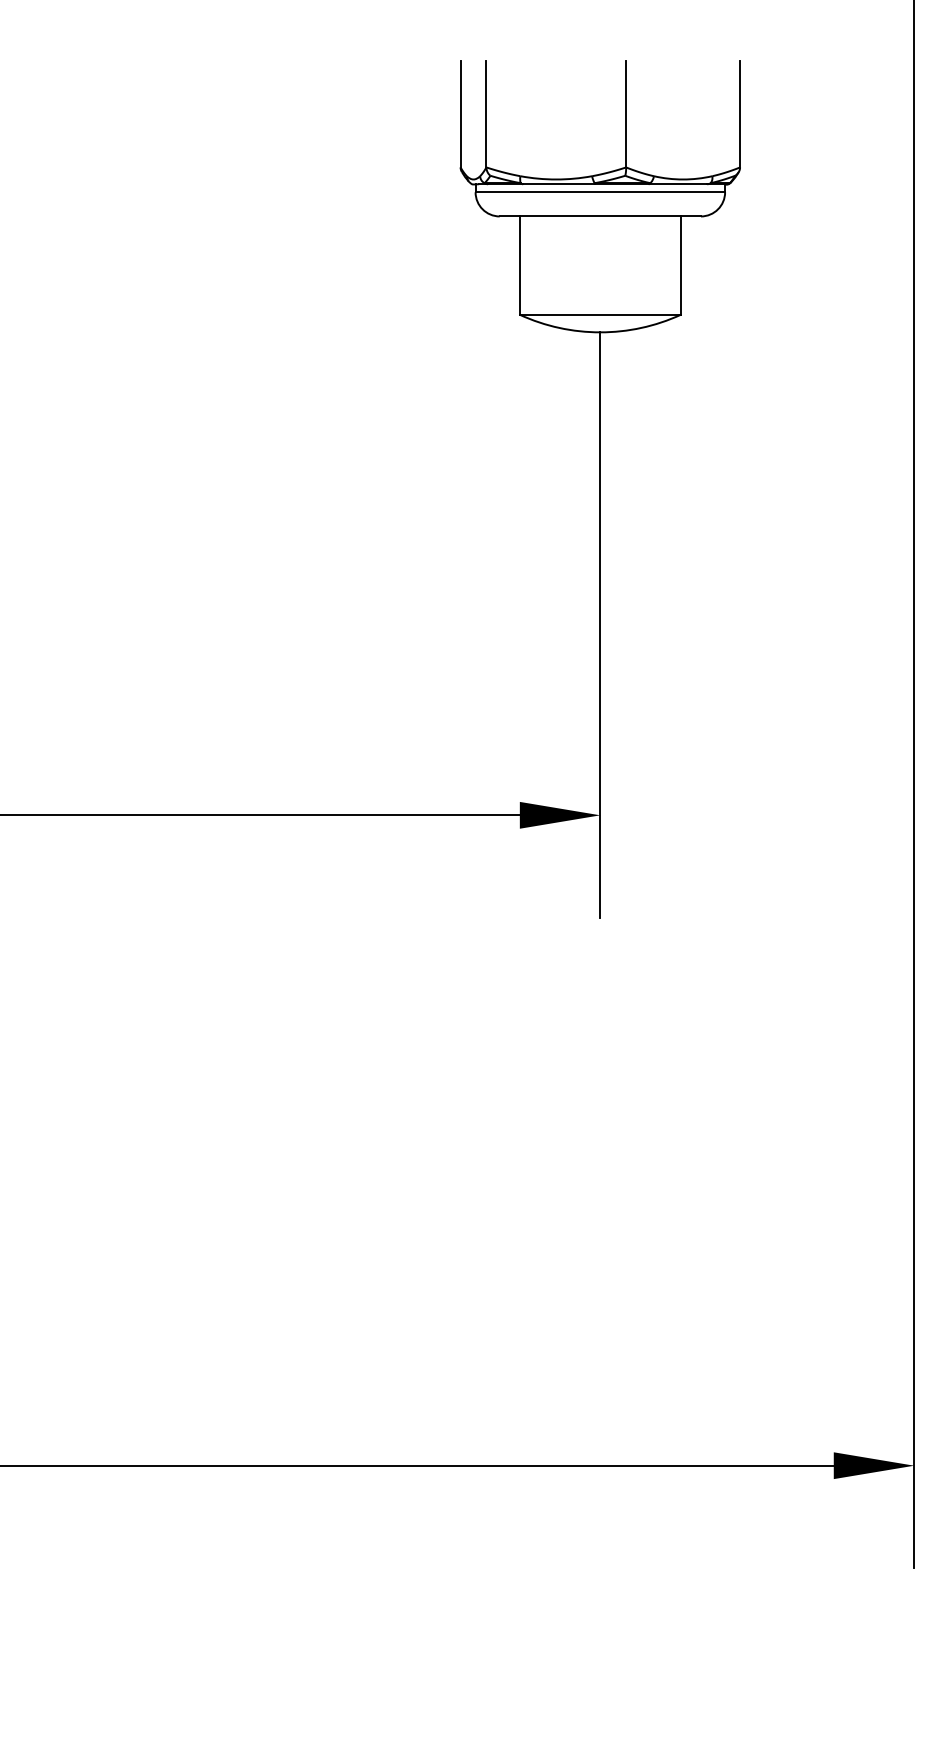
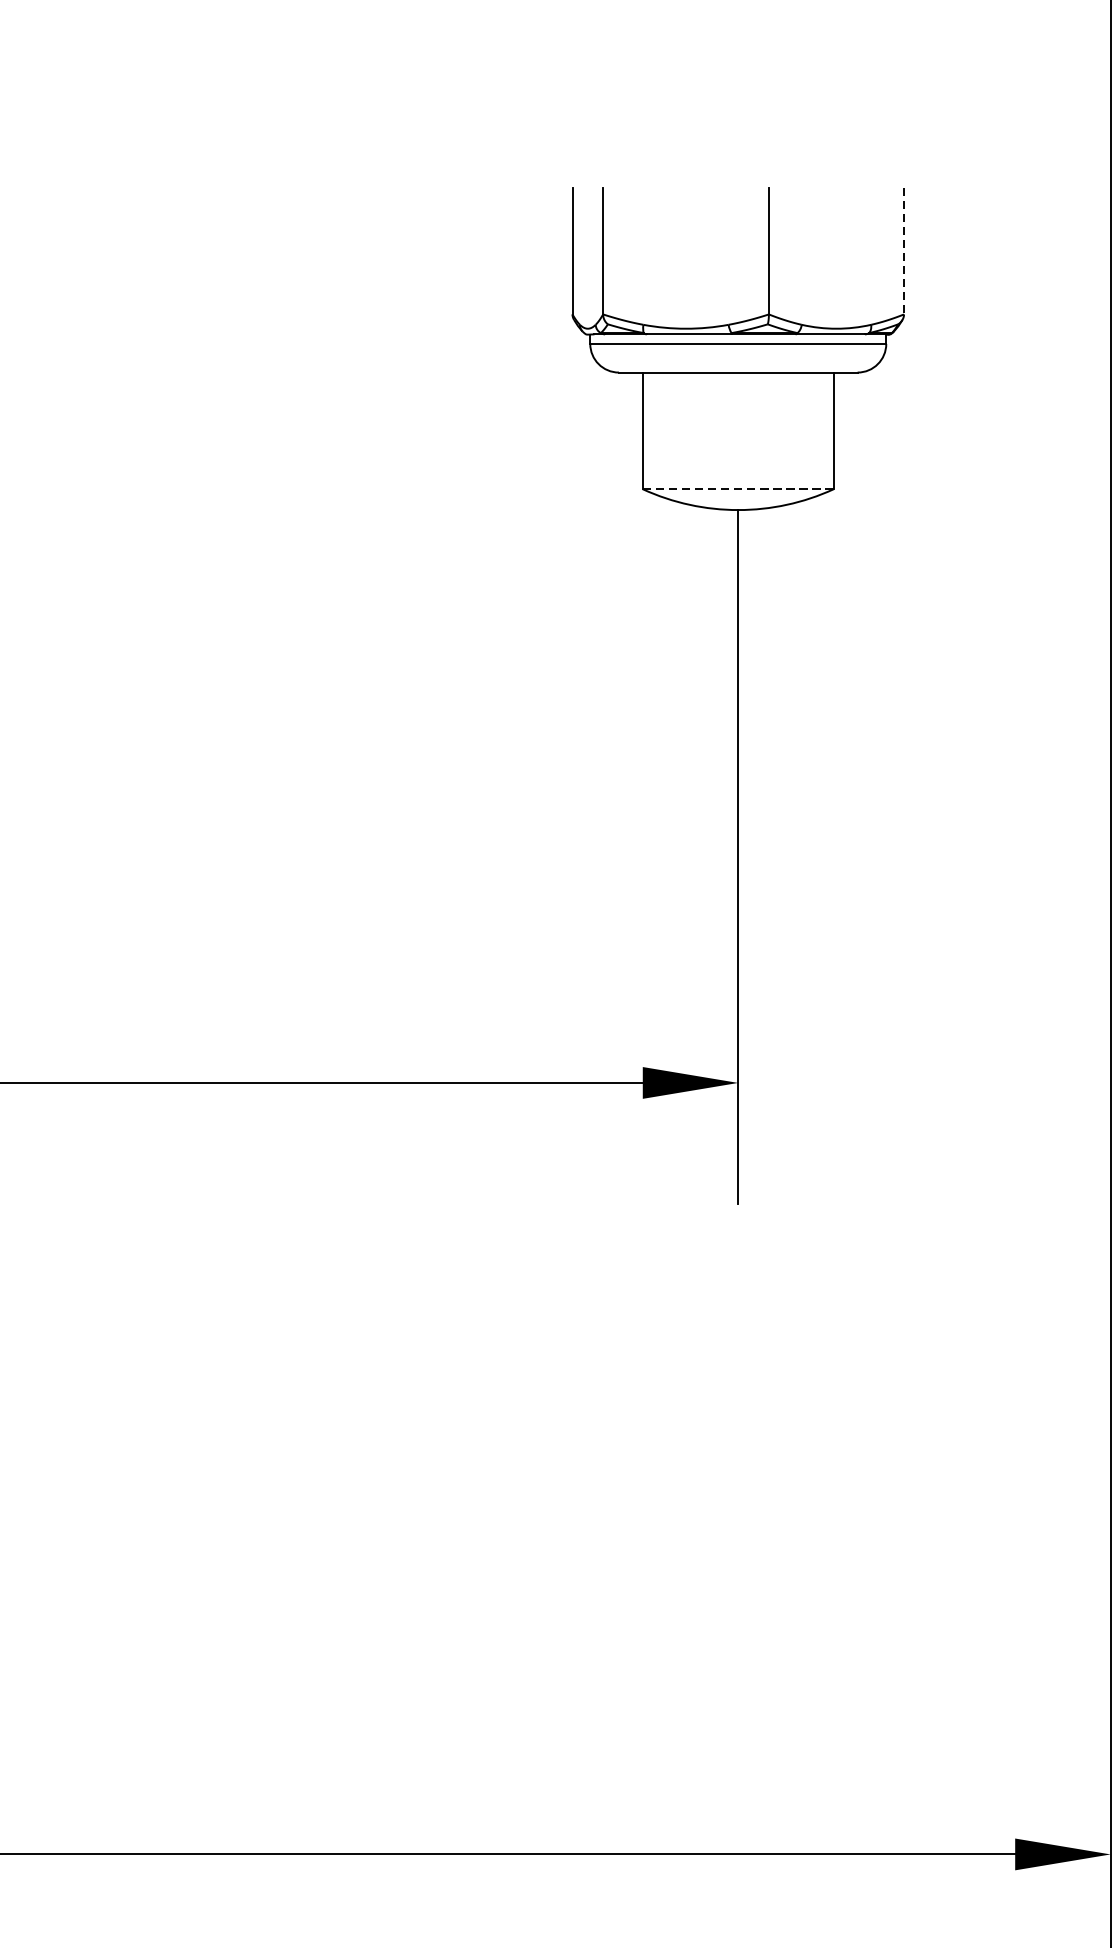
line: (740, 114) -> (904, 251), solid -> dashed
line: (599, 314) -> (737, 488), solid -> dashed

